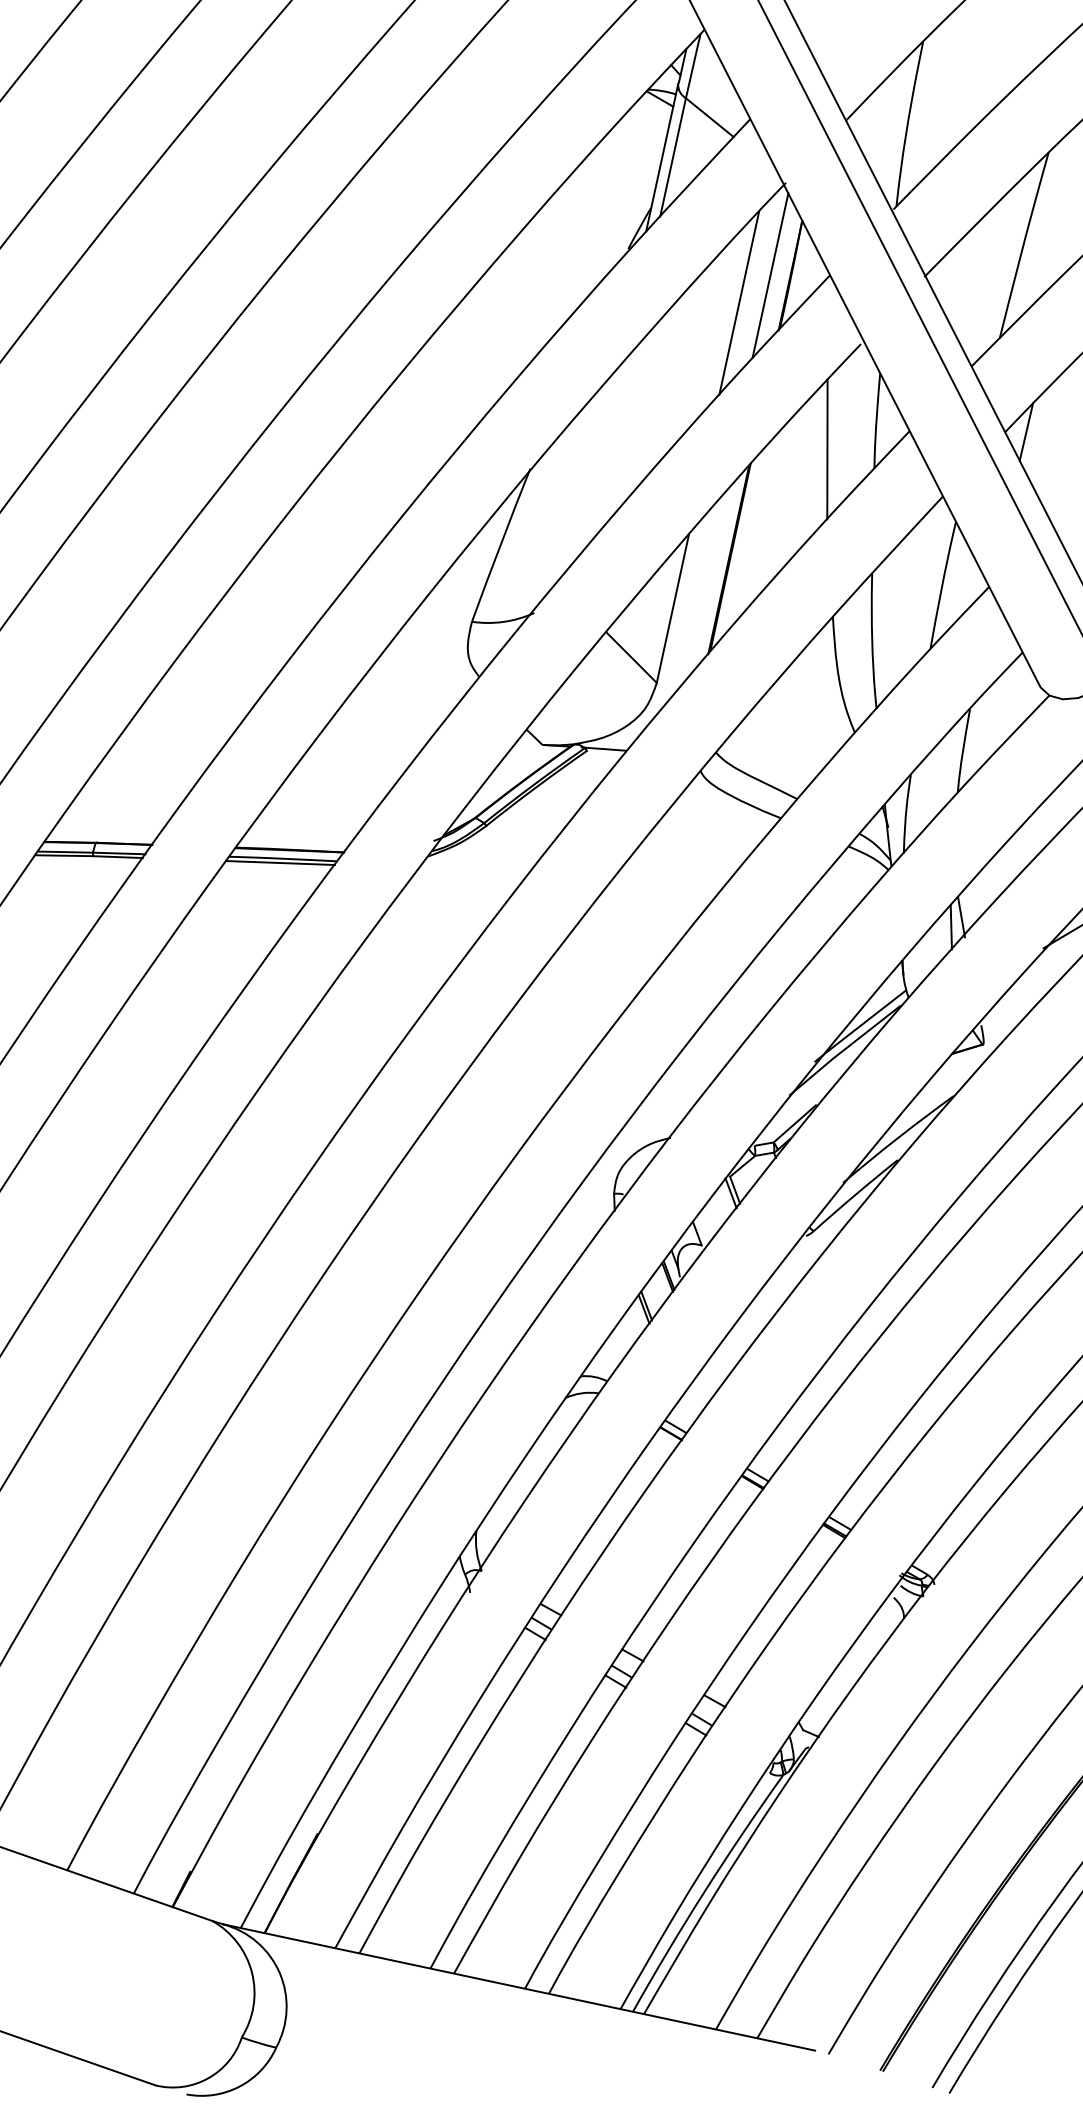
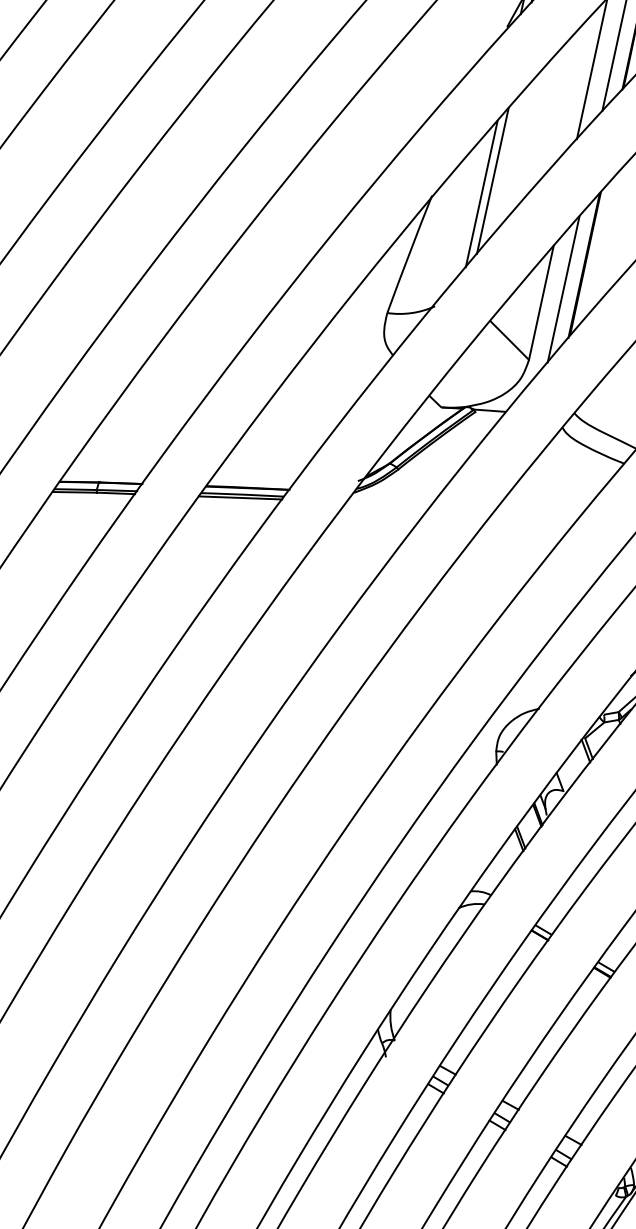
line: (609, 449) -> (492, 180), added
line: (594, 466) -> (481, 194), added
line: (701, 591) -> (563, 289), added

